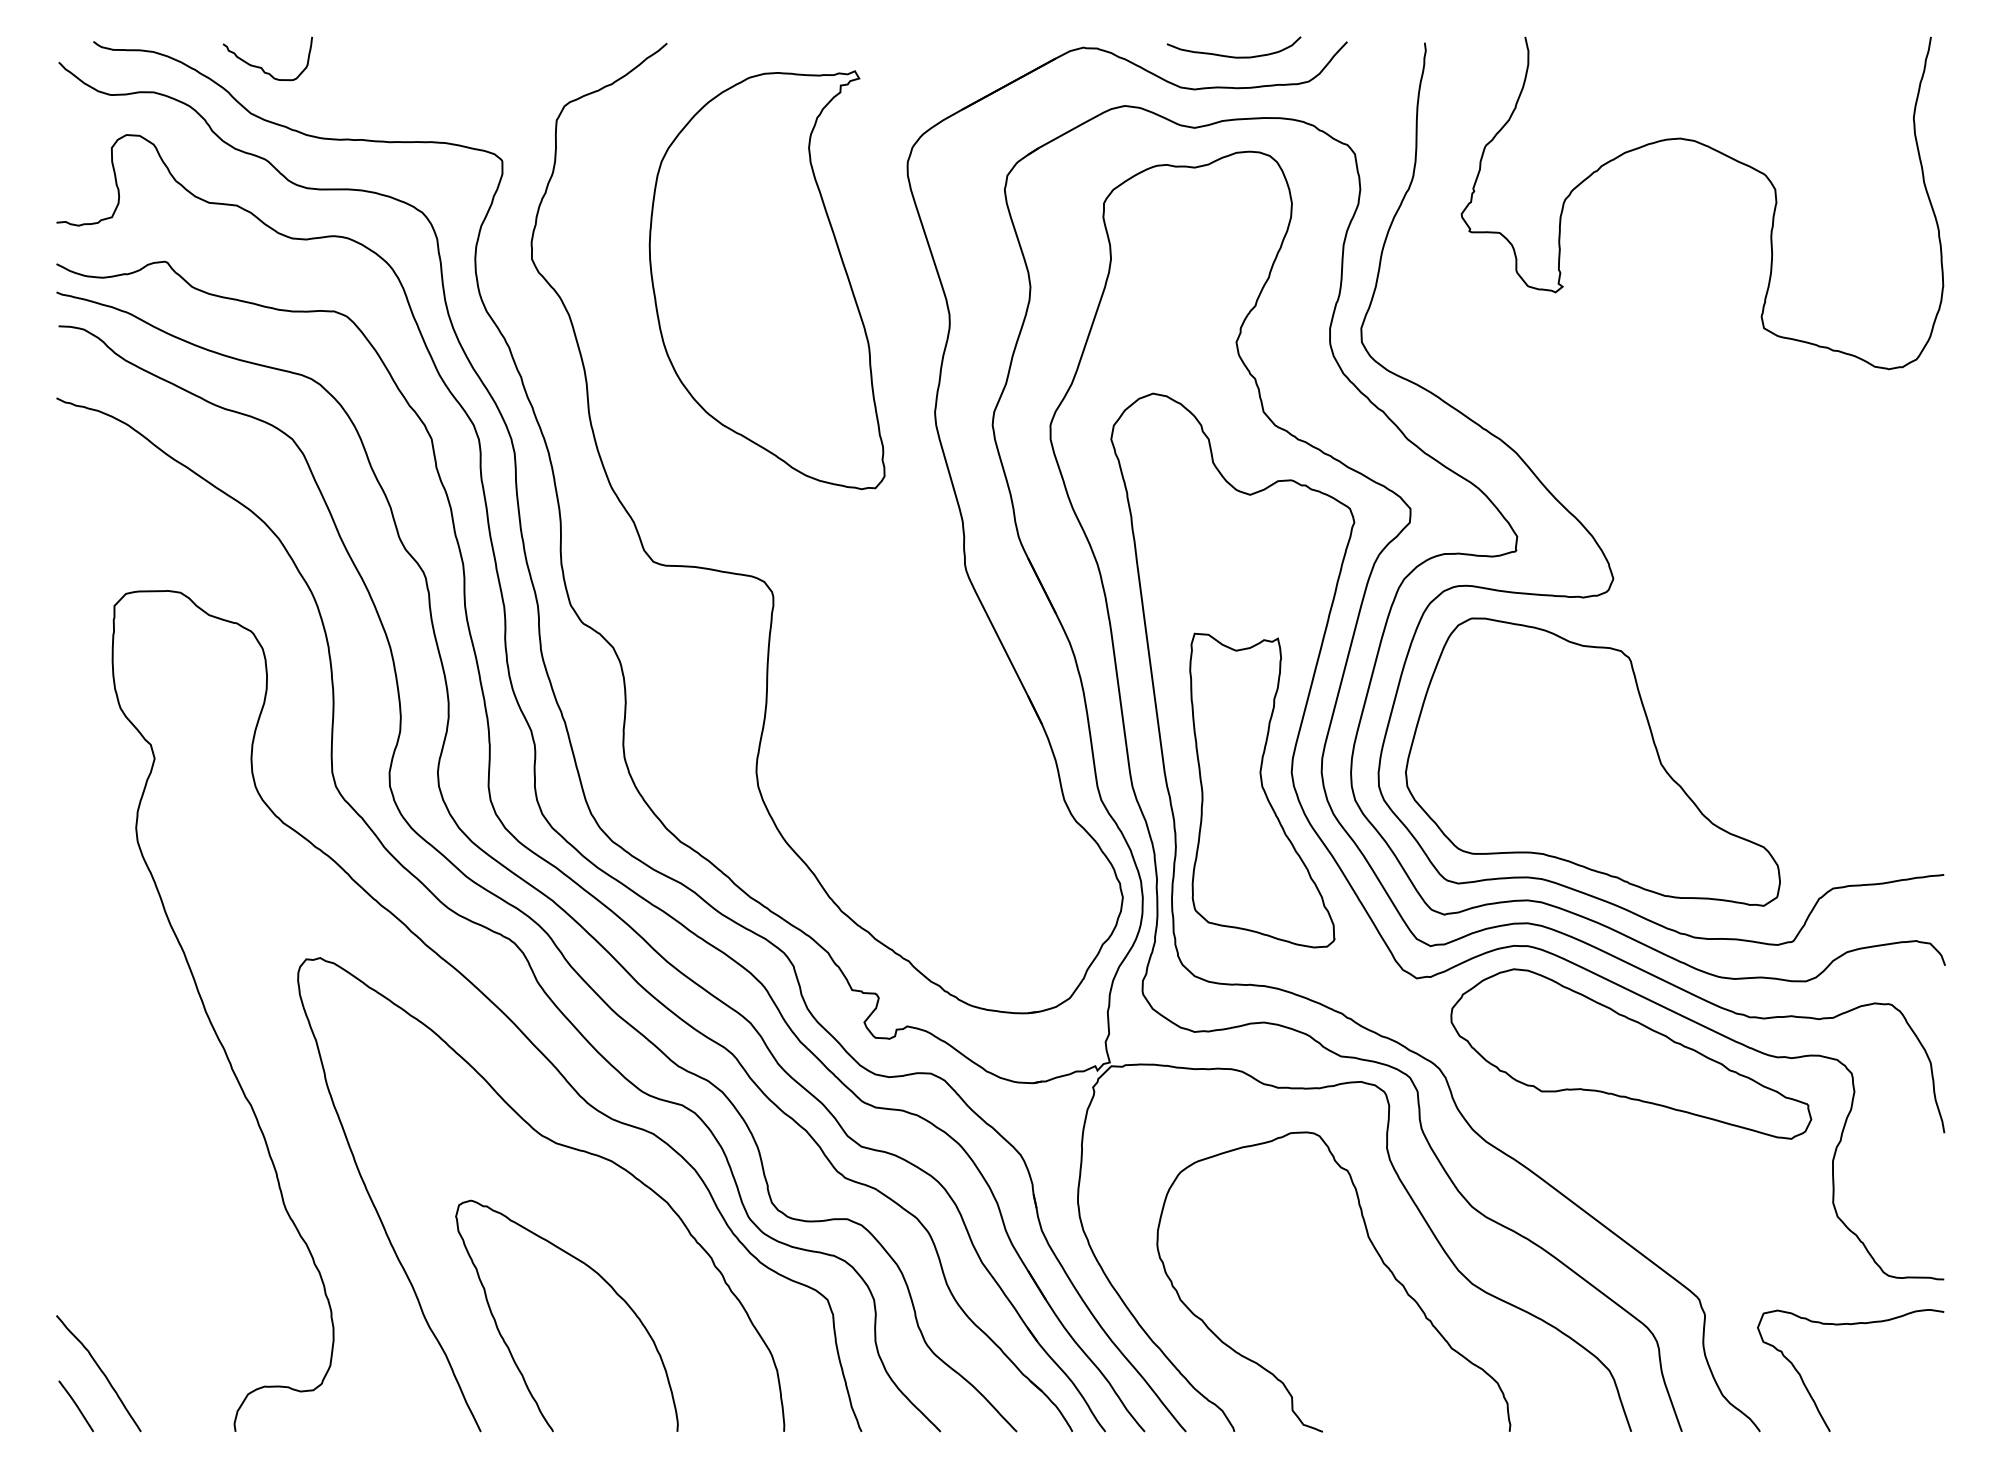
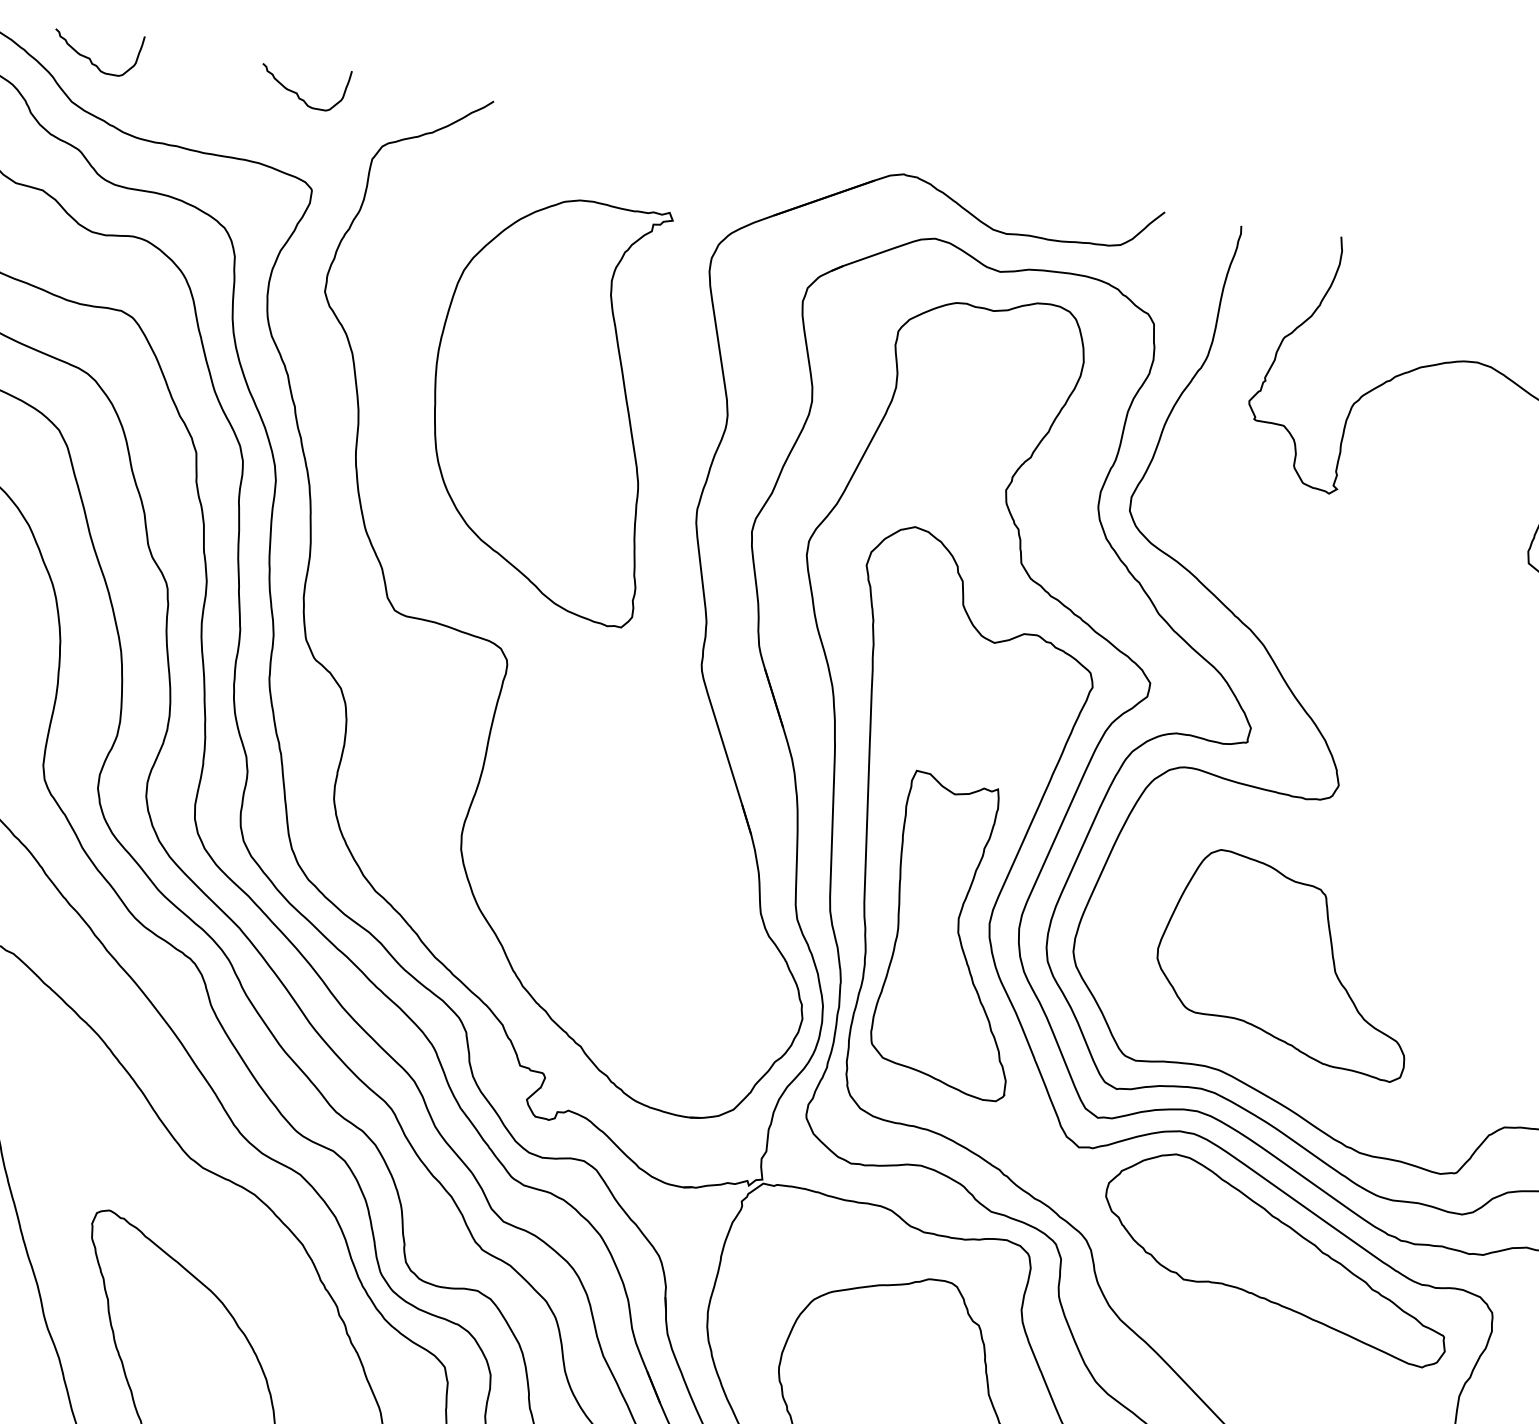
curve: (1233, 56) -> (1050, 207), removed
curve: (472, 67) -> (297, 93), added
part: (766, 280) -> (547, 404), moved
part: (1592, 761) -> (1288, 962), size x0.7

